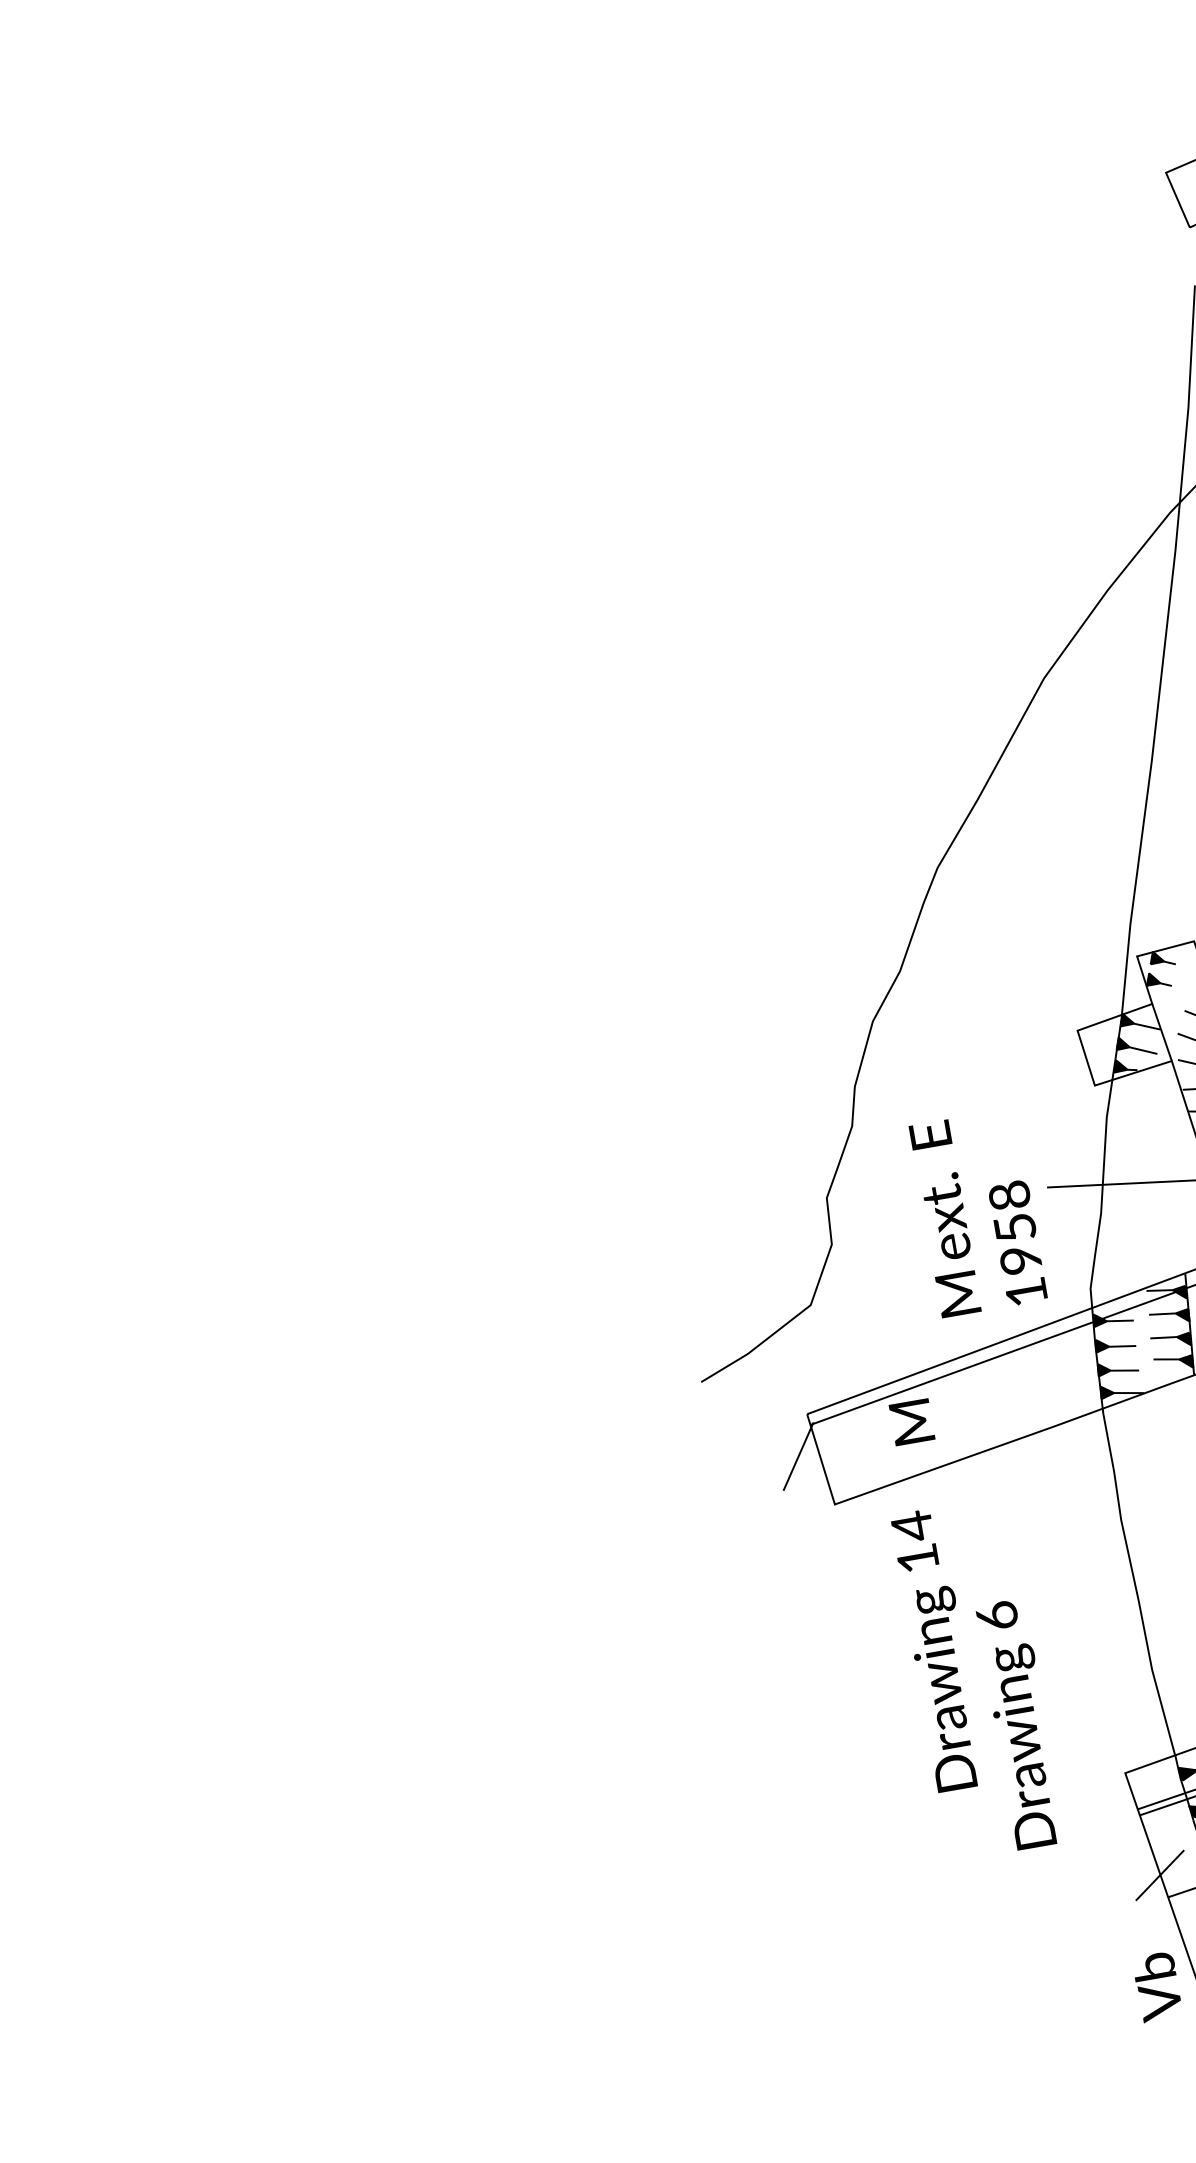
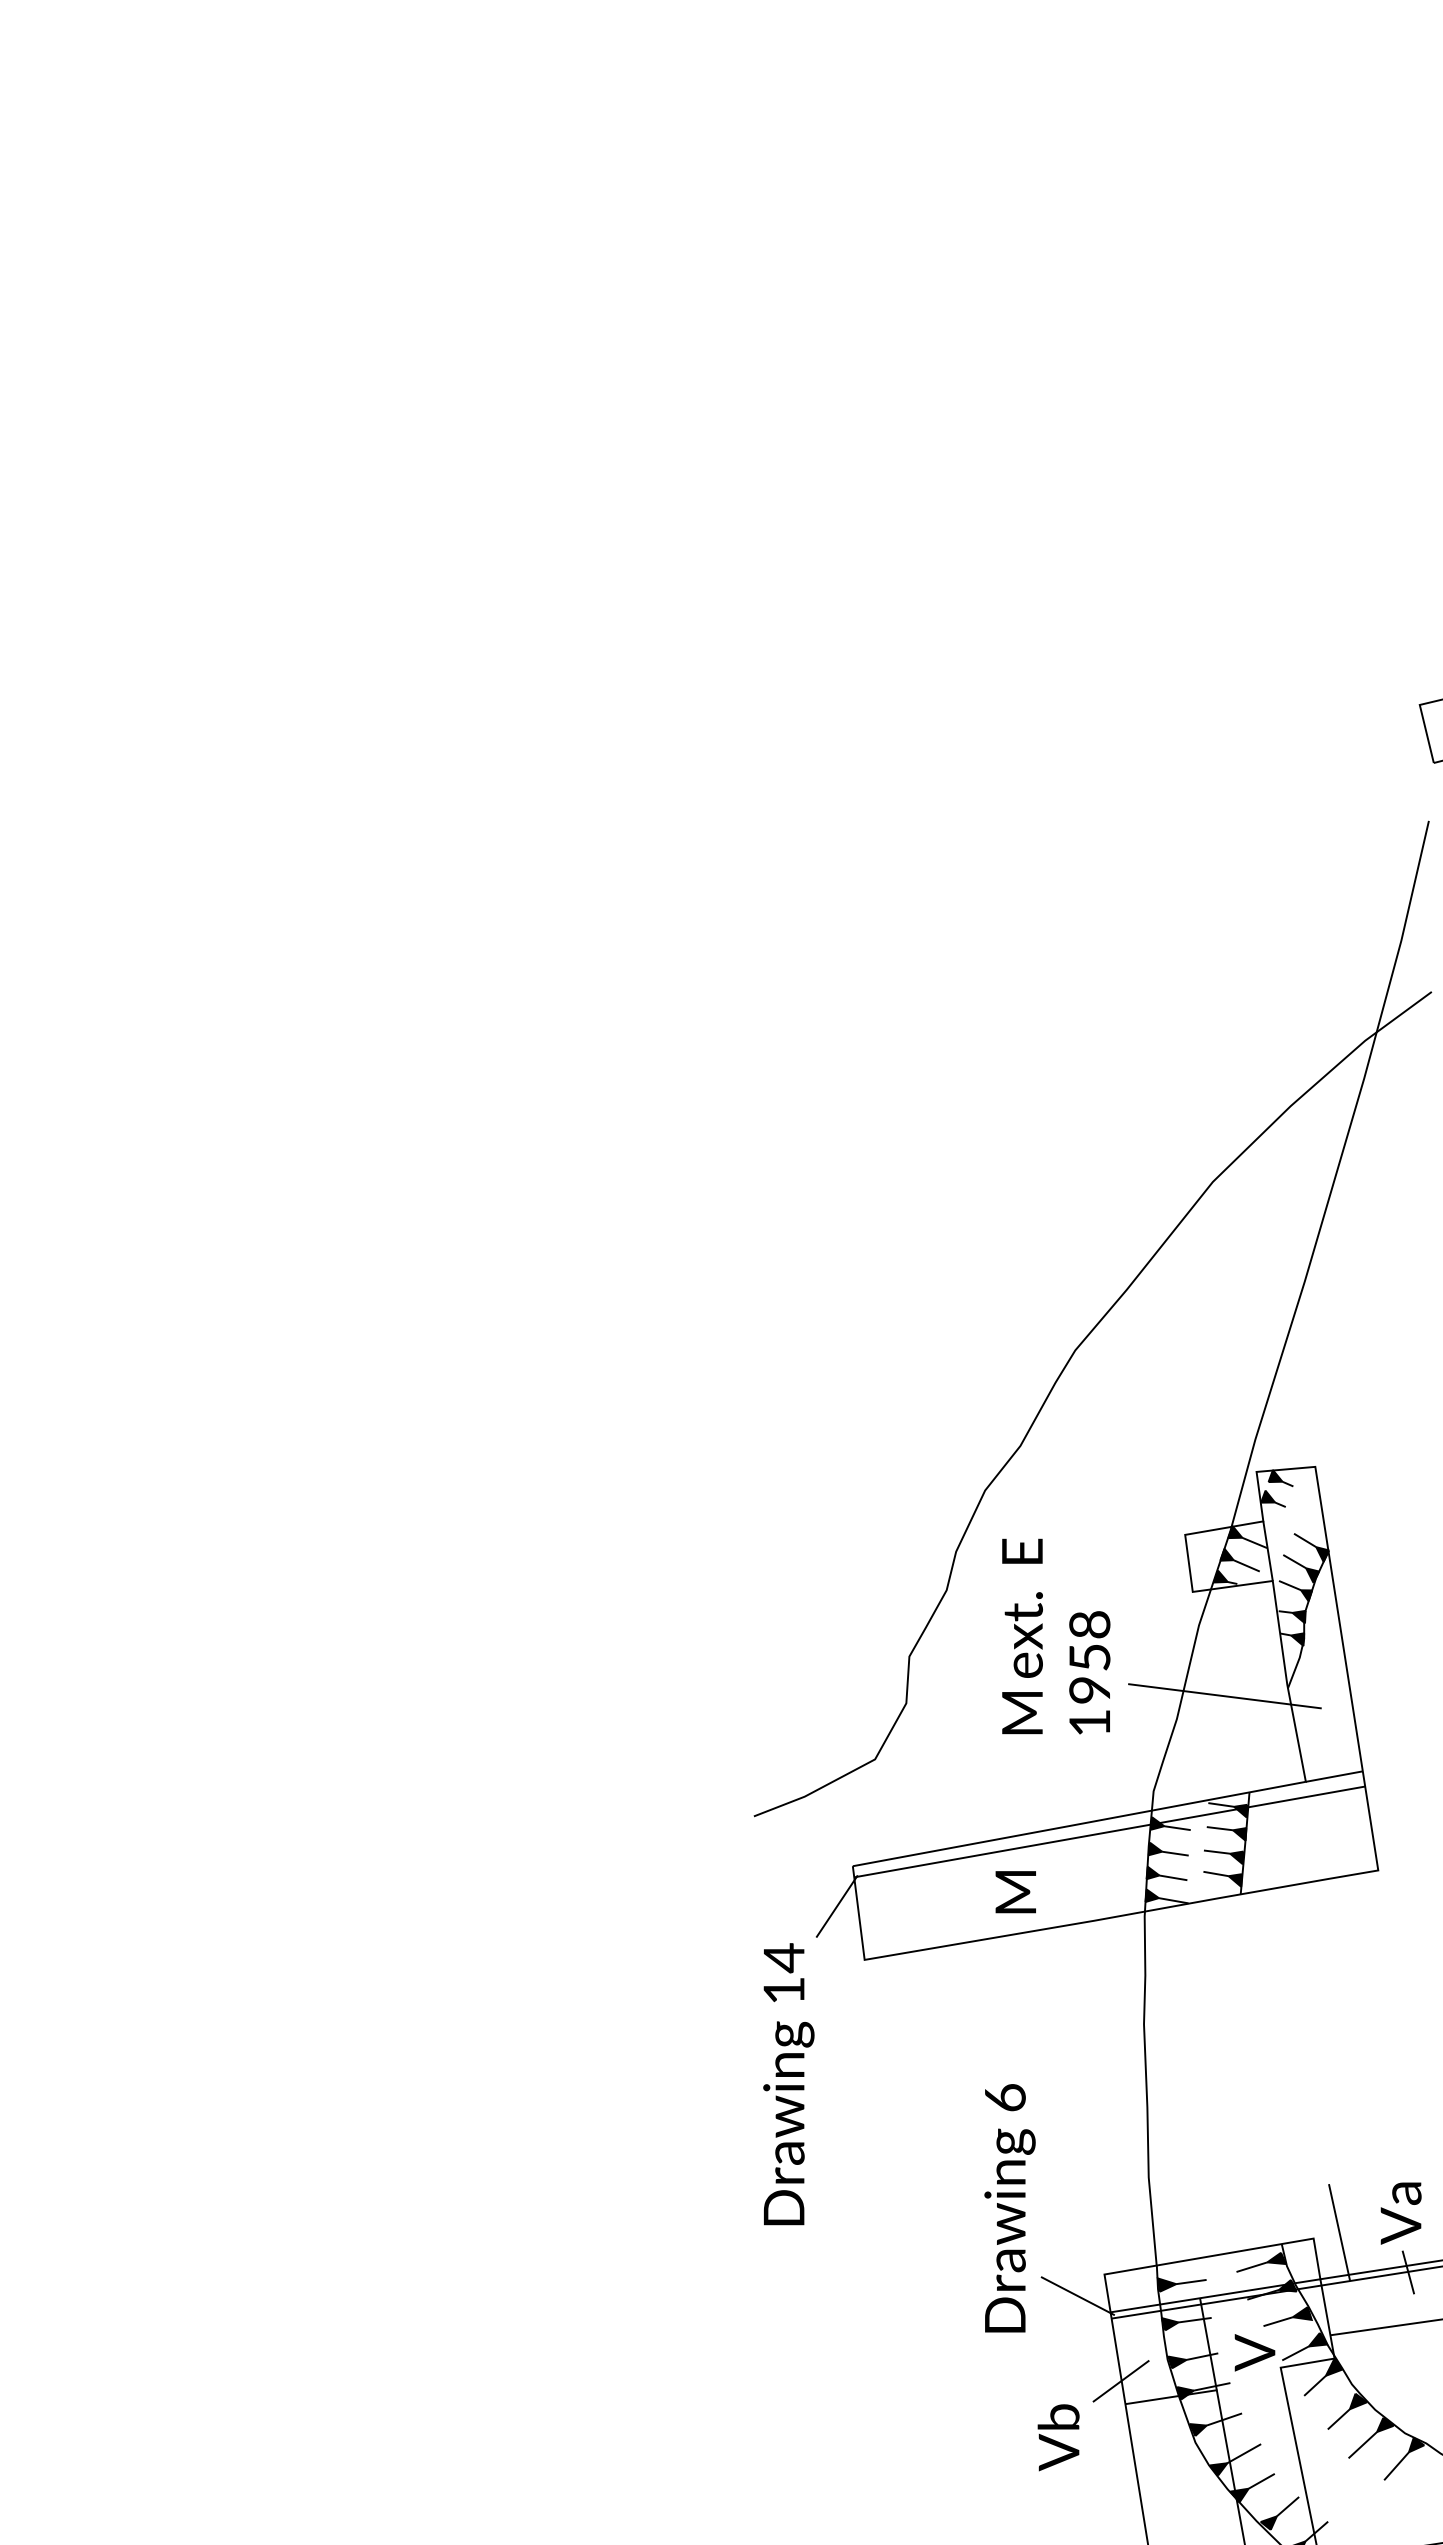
text: (978, 1213) -> (1056, 1636), moved
text: (911, 1422) -> (1015, 1892), moved
text: (938, 1650) -> (788, 2084), moved
line: (1102, 1798) -> (1077, 2295), added
text: (1157, 1986) -> (1058, 2437), moved

